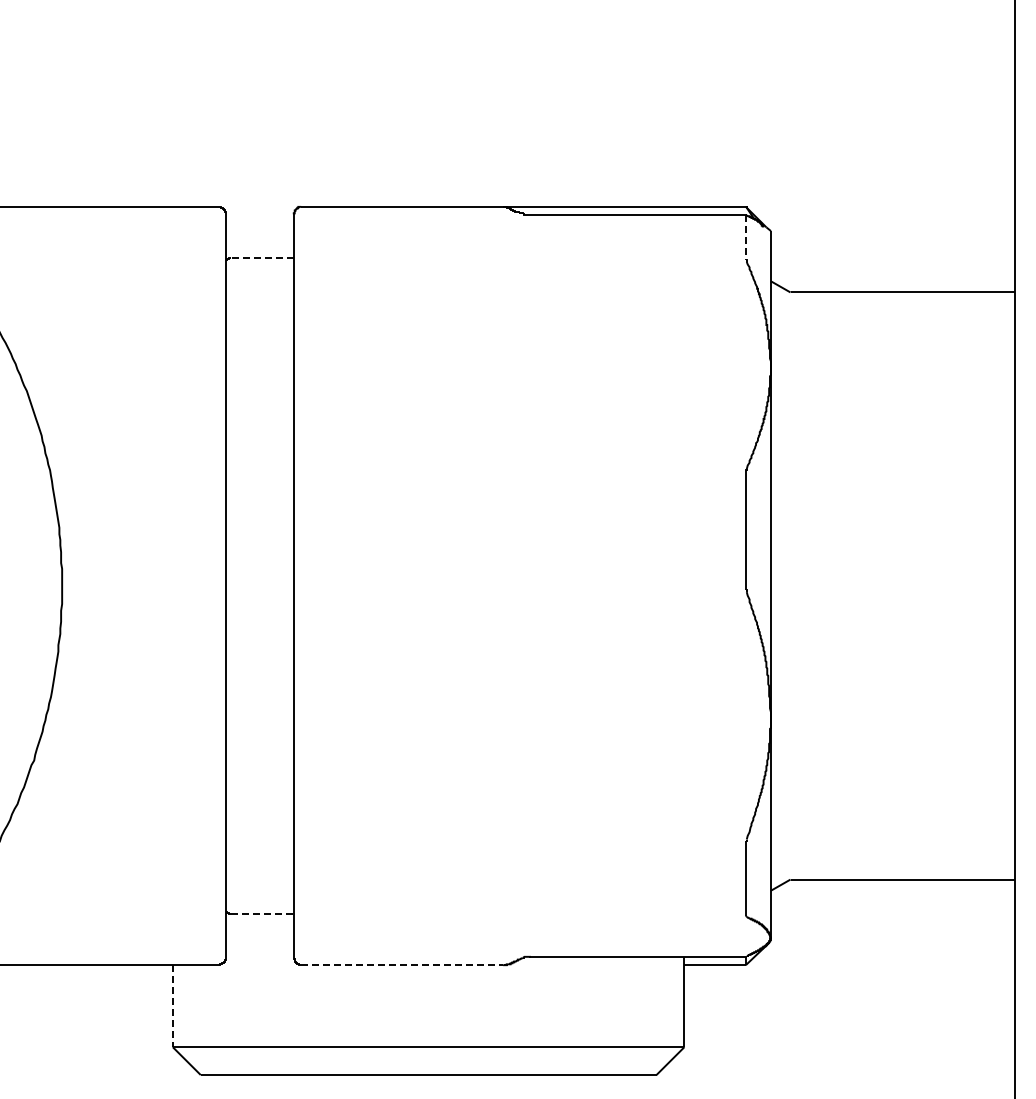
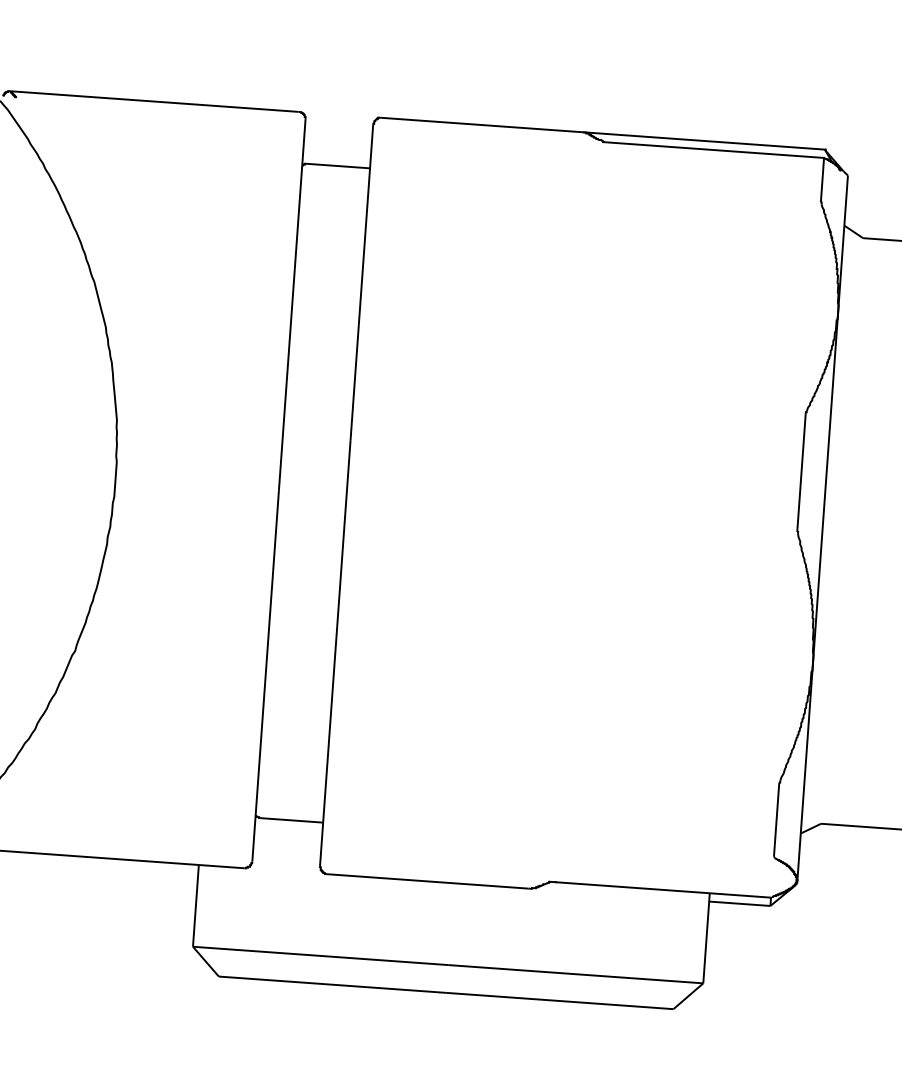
line: (745, 238) -> (822, 181), dashed -> solid
line: (262, 258) -> (338, 166), dashed -> solid
line: (262, 914) -> (291, 820), dashed -> solid
line: (402, 965) -> (427, 881), dashed -> solid
line: (172, 1006) -> (195, 906), dashed -> solid

